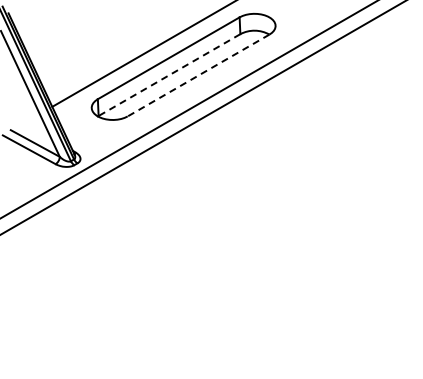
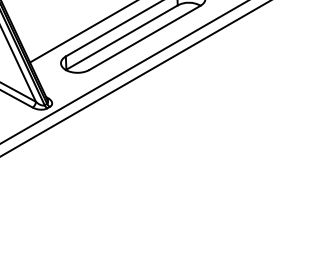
line: (169, 75) -> (122, 37), dashed -> solid
line: (198, 75) -> (144, 37), dashed -> solid

